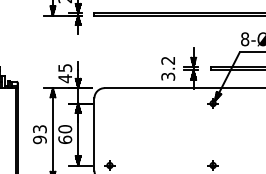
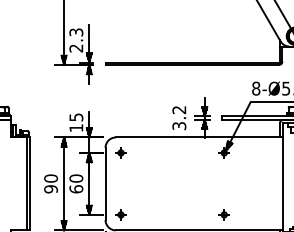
text: (65, 78) -> (76, 127), 45 -> 15
part: (109, 103) -> (120, 152), added
text: (39, 129) -> (50, 178), 93 -> 90

